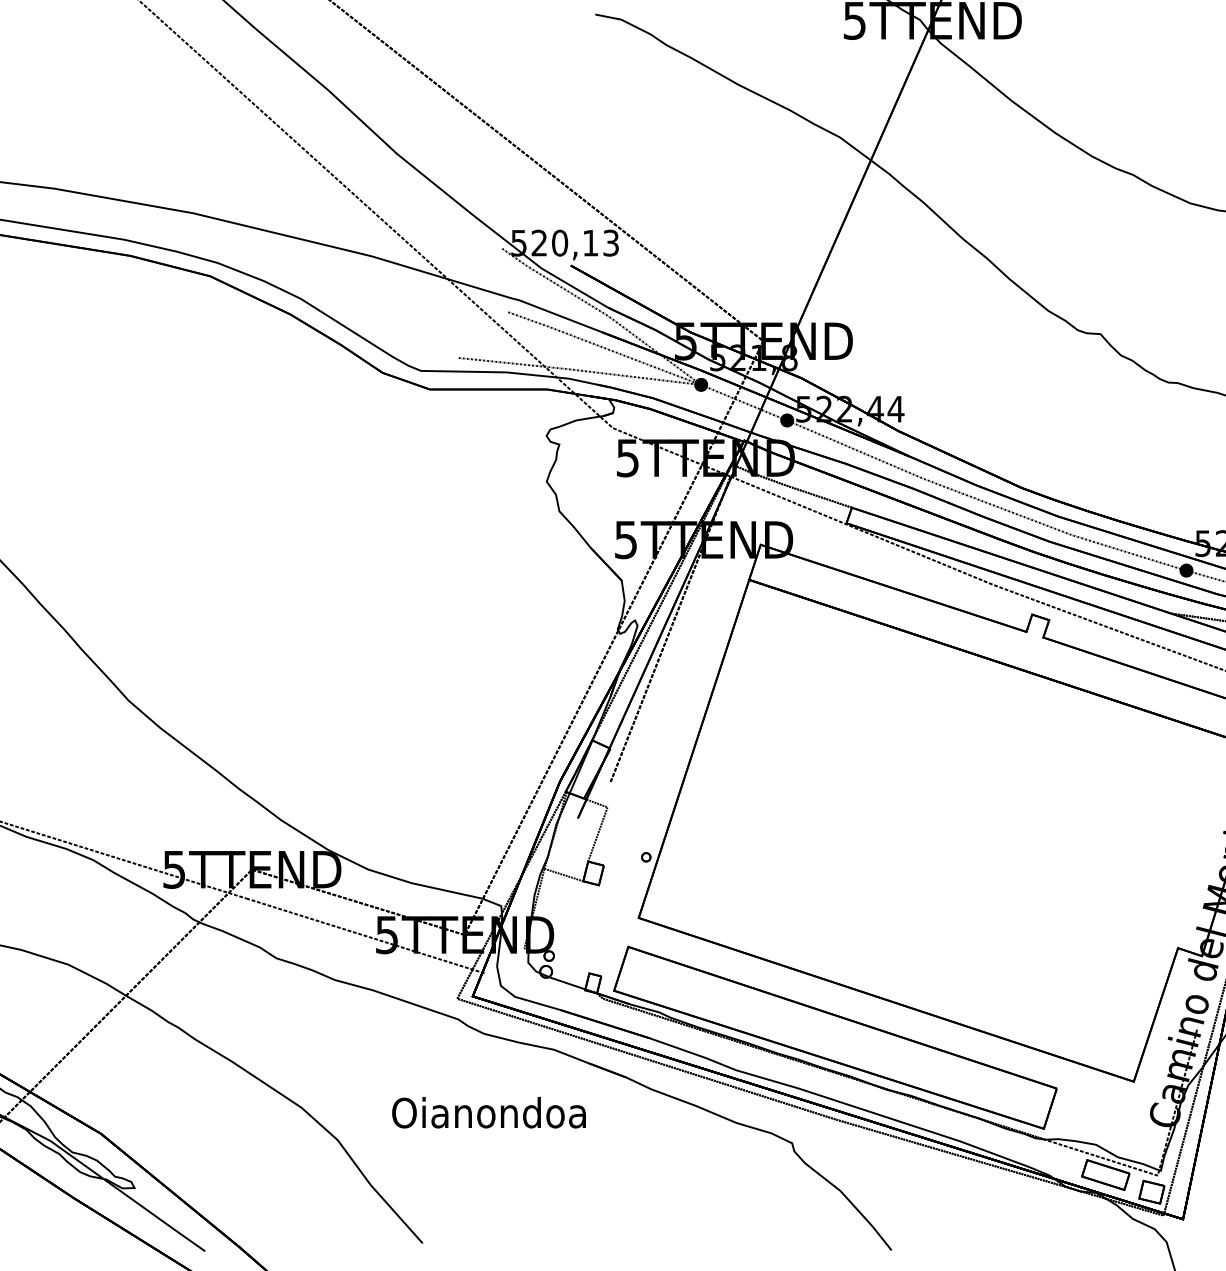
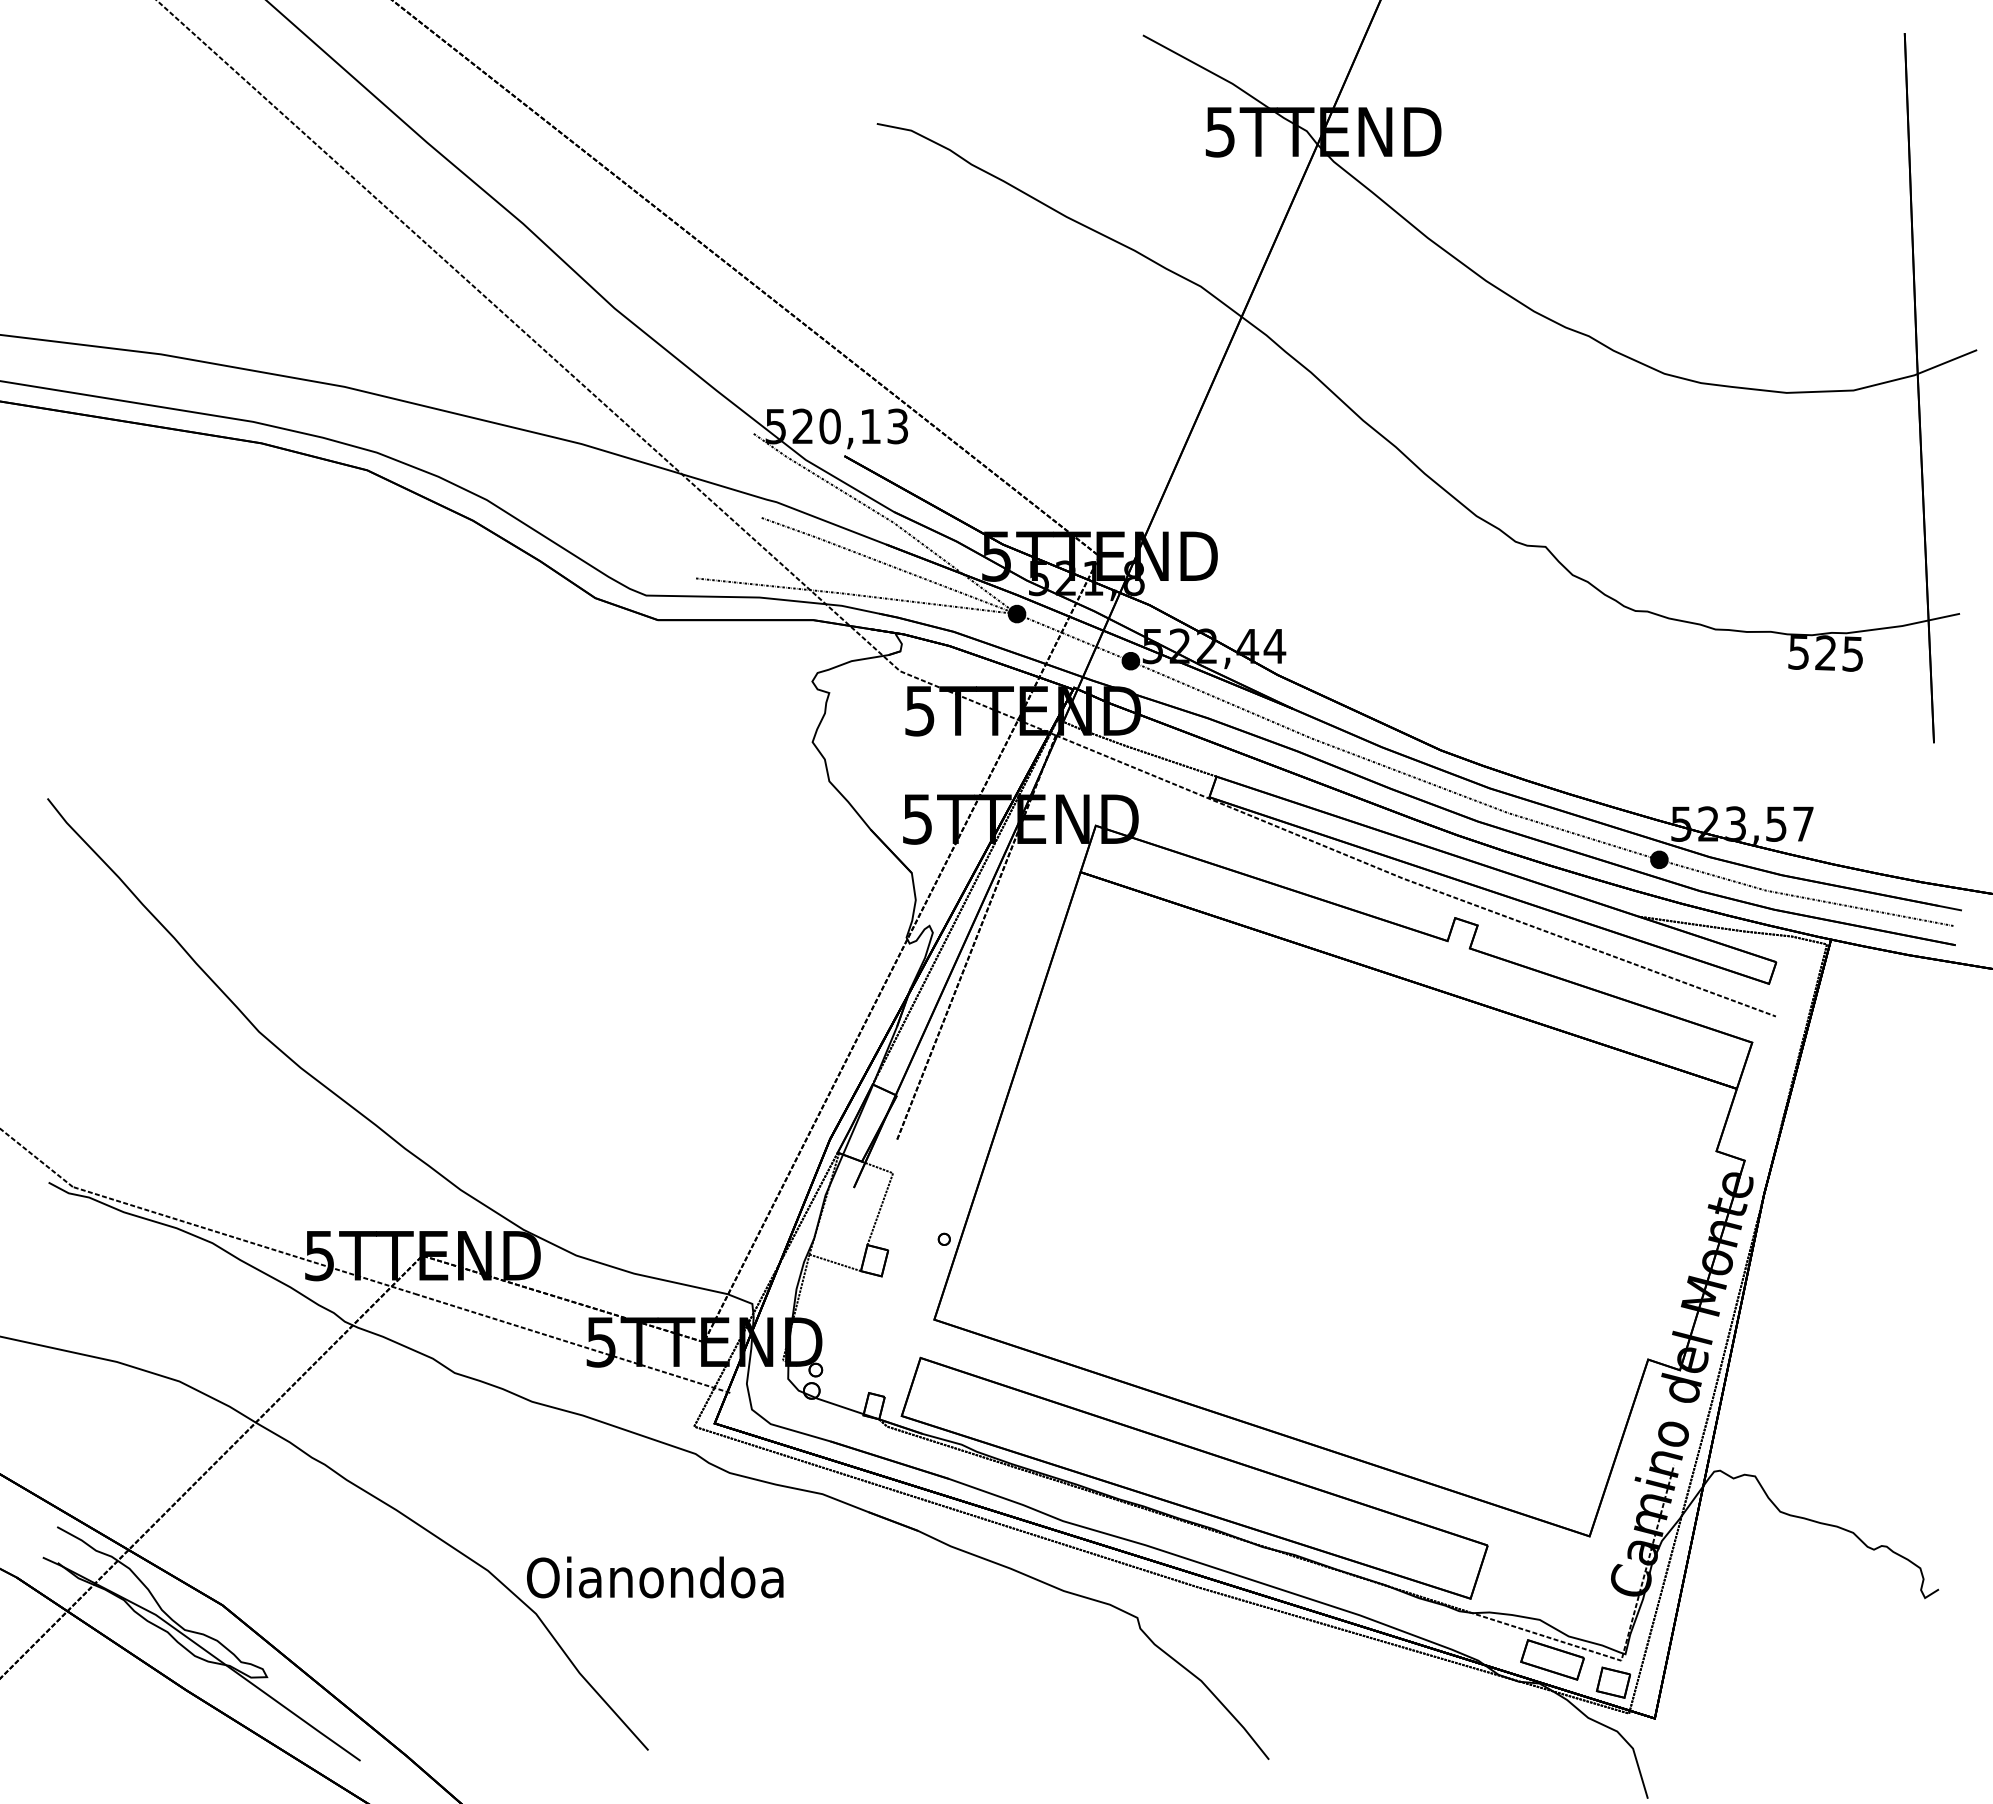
text: (489, 1112) -> (655, 1577), moved

